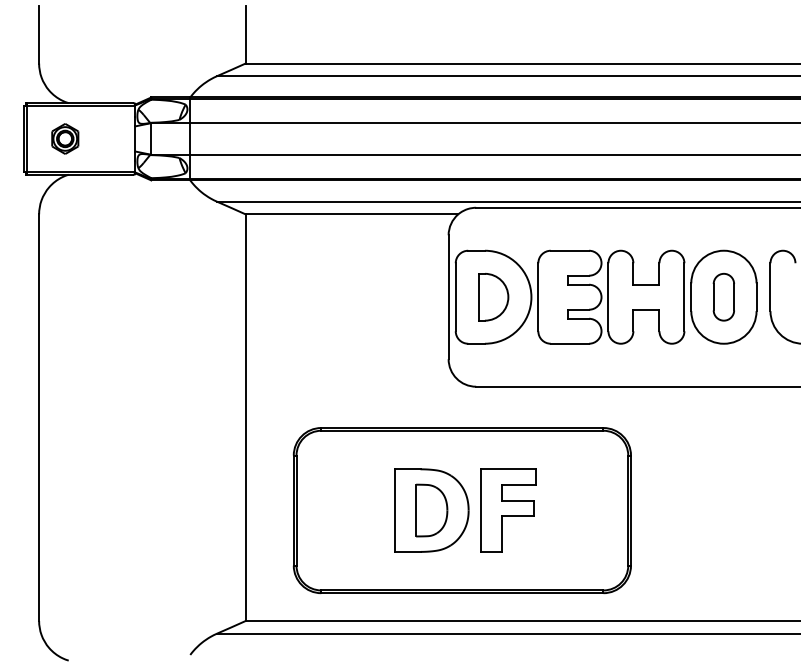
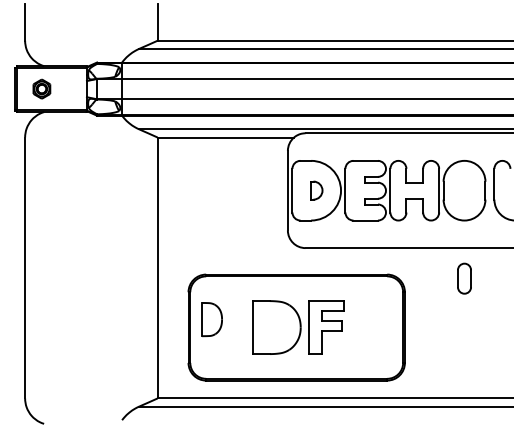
part: (493, 296) -> (316, 190), size x0.6
part: (723, 296) -> (464, 278), moved
part: (430, 510) -> (211, 319), moved

